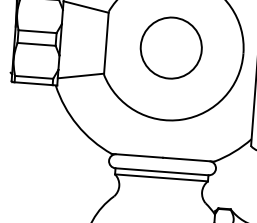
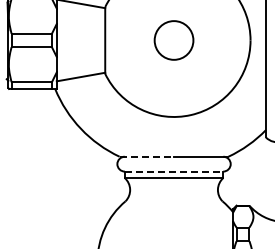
circle: (170, 48) -> (173, 40), size x0.6
line: (138, 155) -> (147, 156), solid -> dashed
line: (162, 171) -> (174, 171), solid -> dashed

